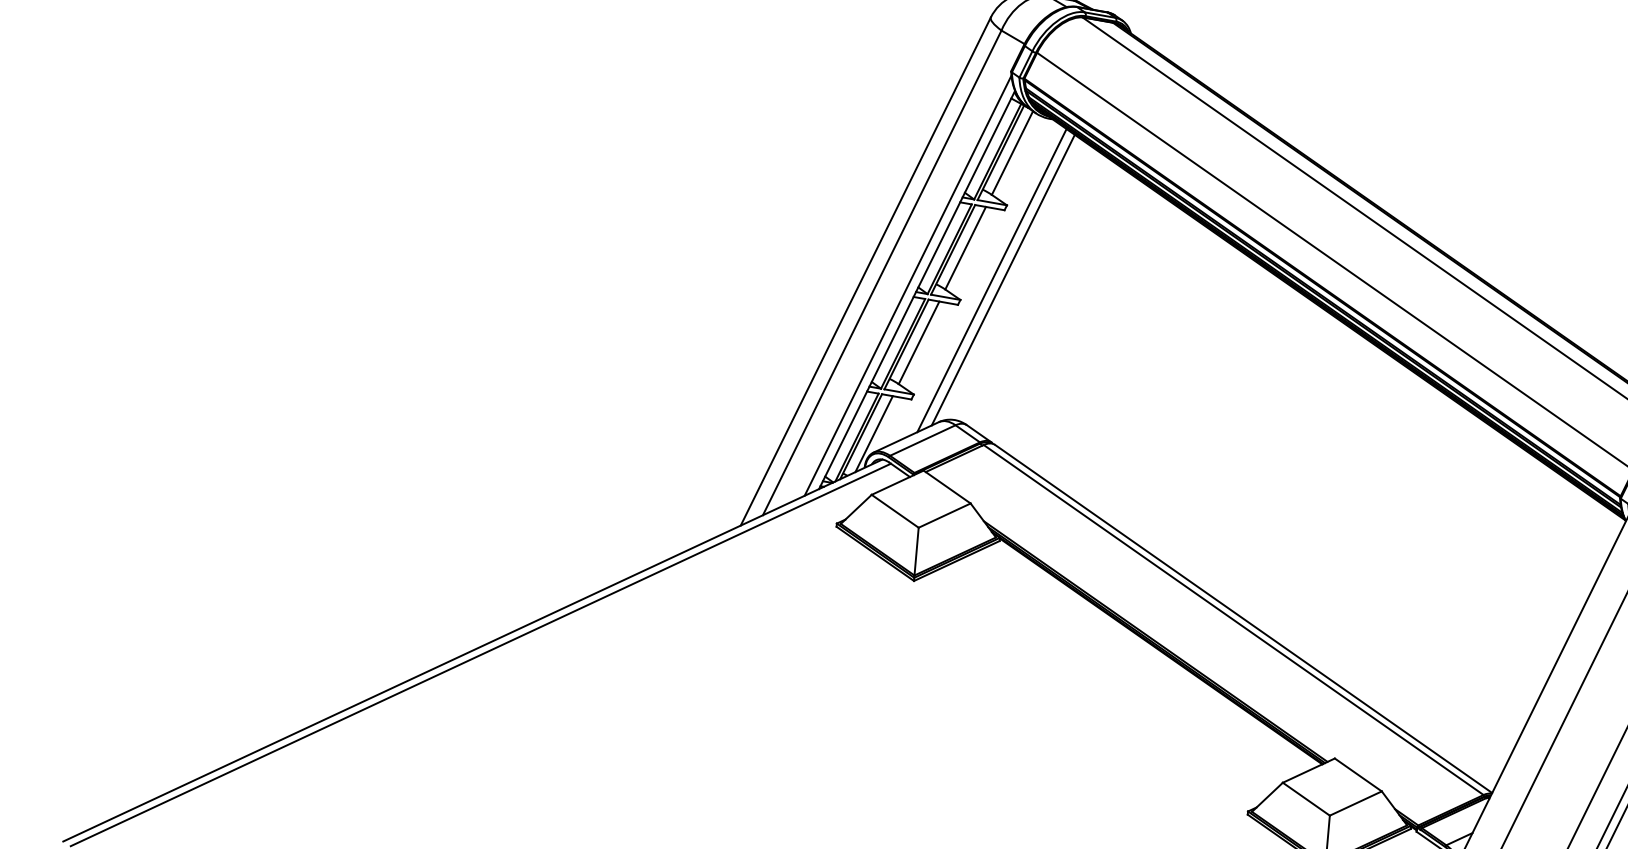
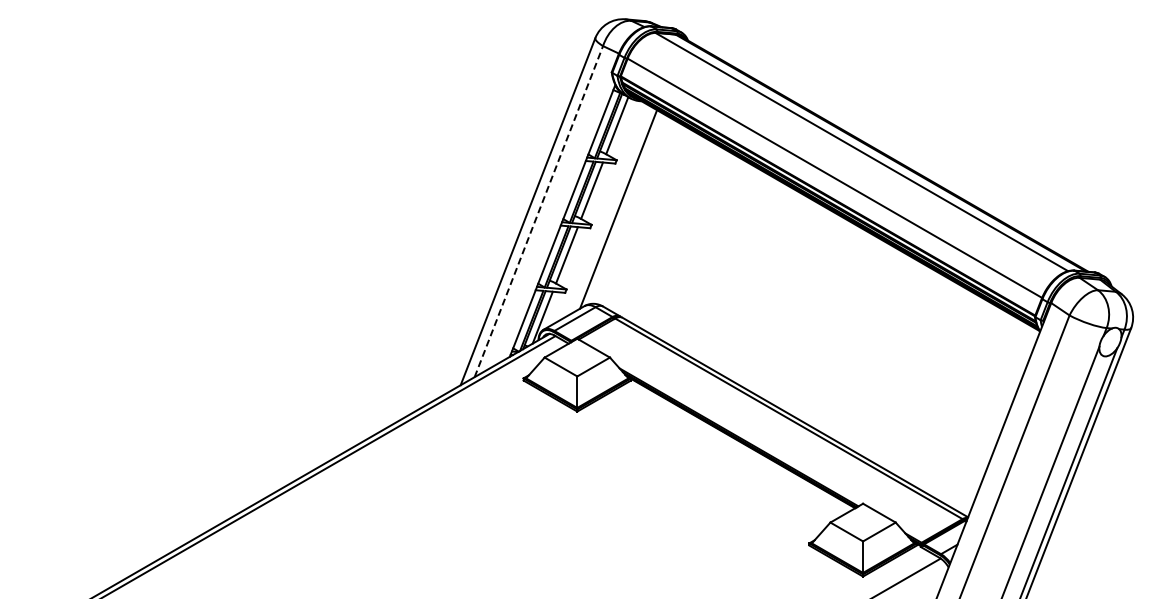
line: (881, 272) -> (538, 211), solid -> dashed
line: (992, 279) -> (611, 209), removed
line: (908, 285) -> (556, 218), removed

